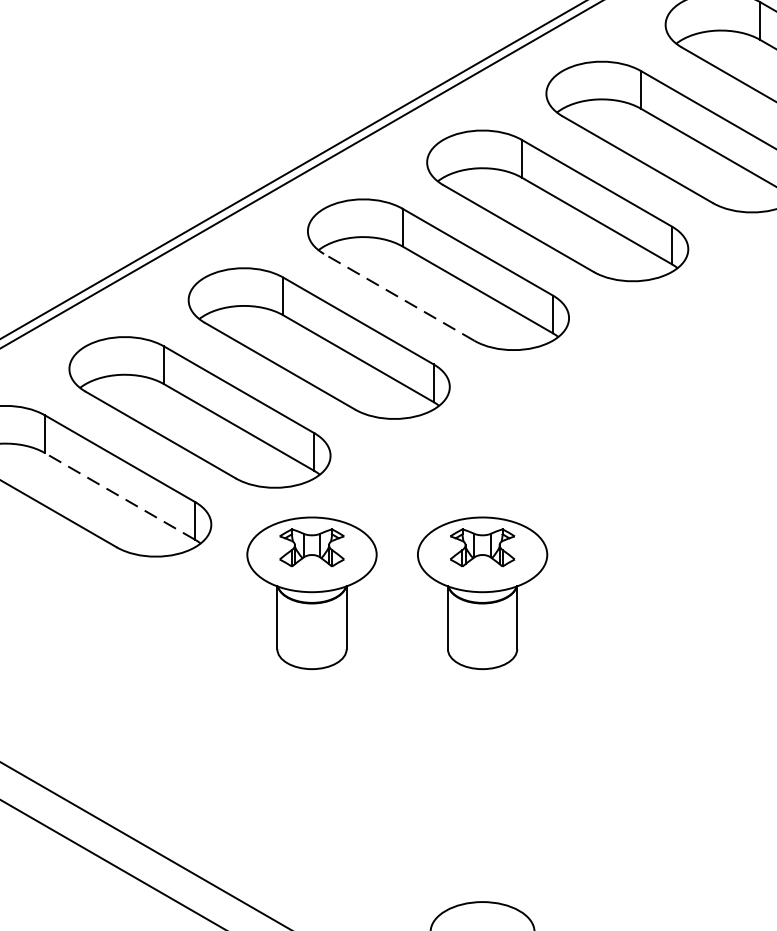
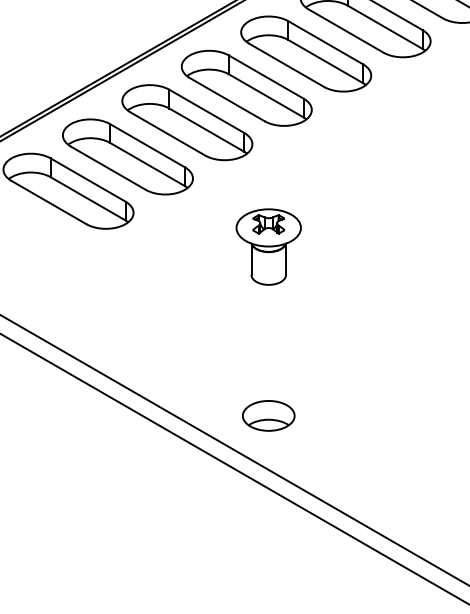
line: (397, 297) -> (226, 99), dashed -> solid
line: (118, 495) -> (87, 198), dashed -> solid
part: (311, 592) -> (183, 246), removed

